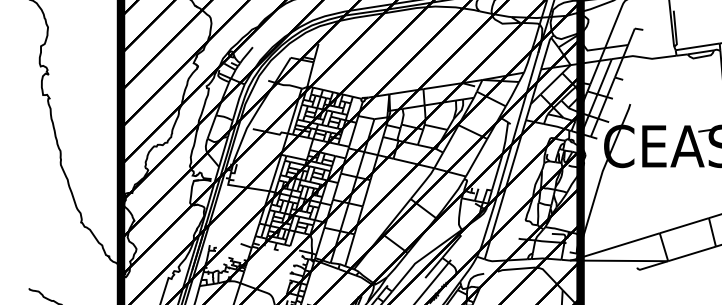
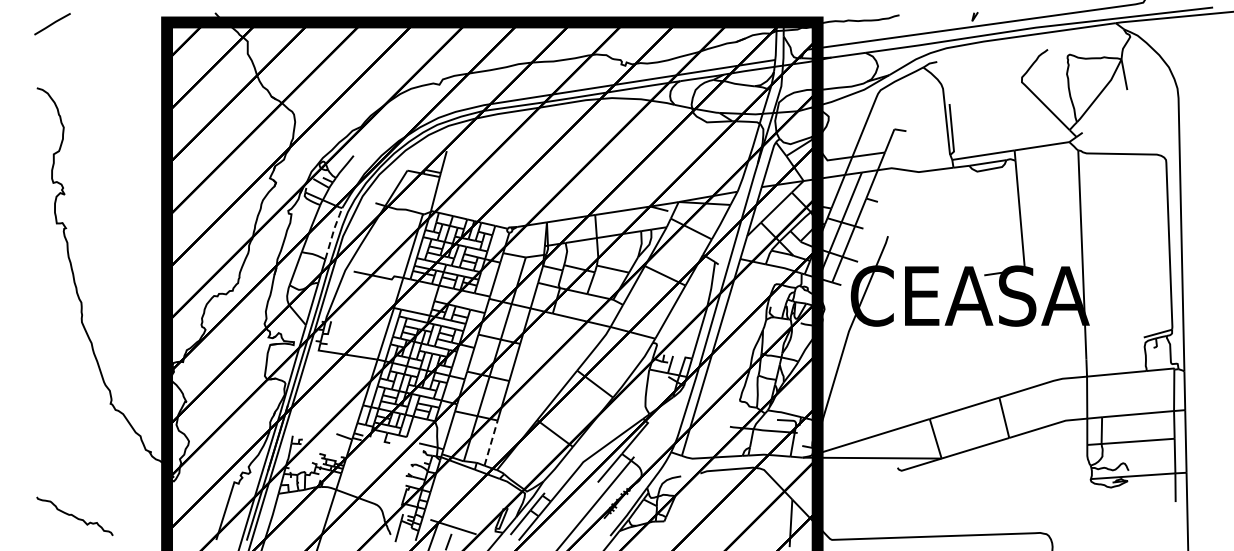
line: (238, 100) -> (333, 231), solid -> dashed
line: (350, 250) -> (491, 443), solid -> dashed

